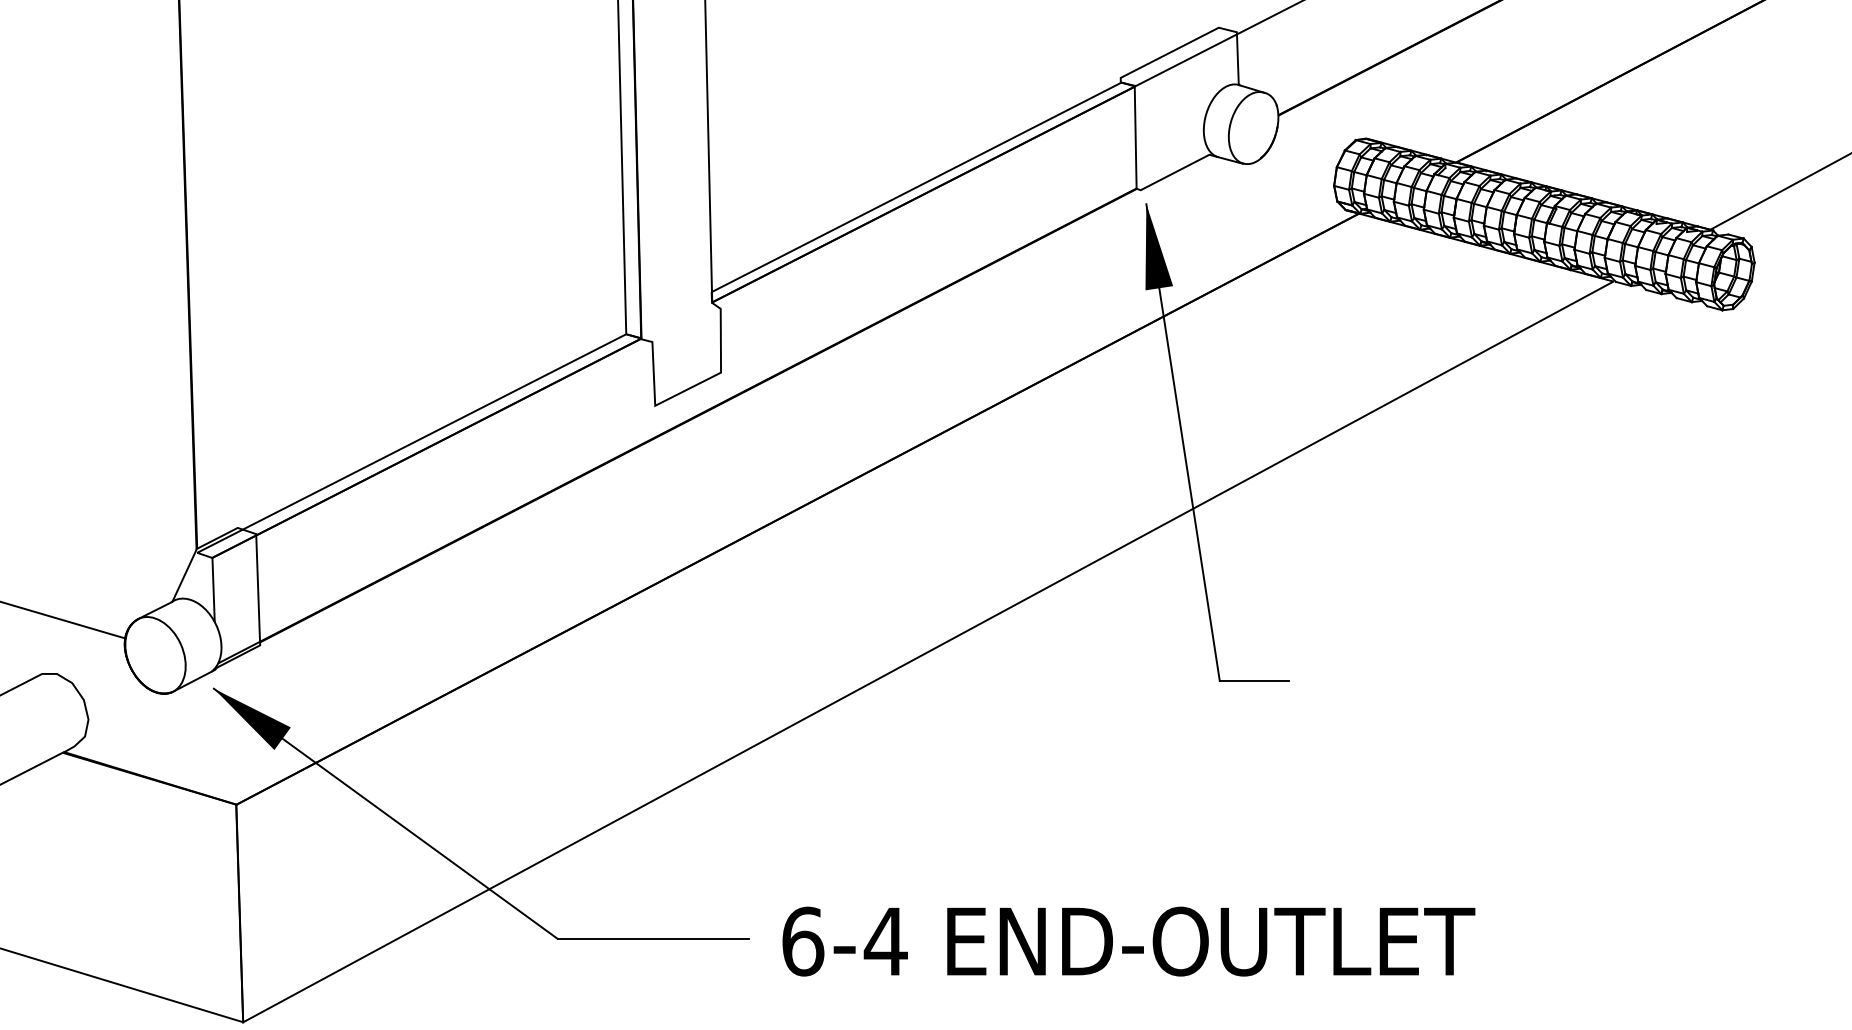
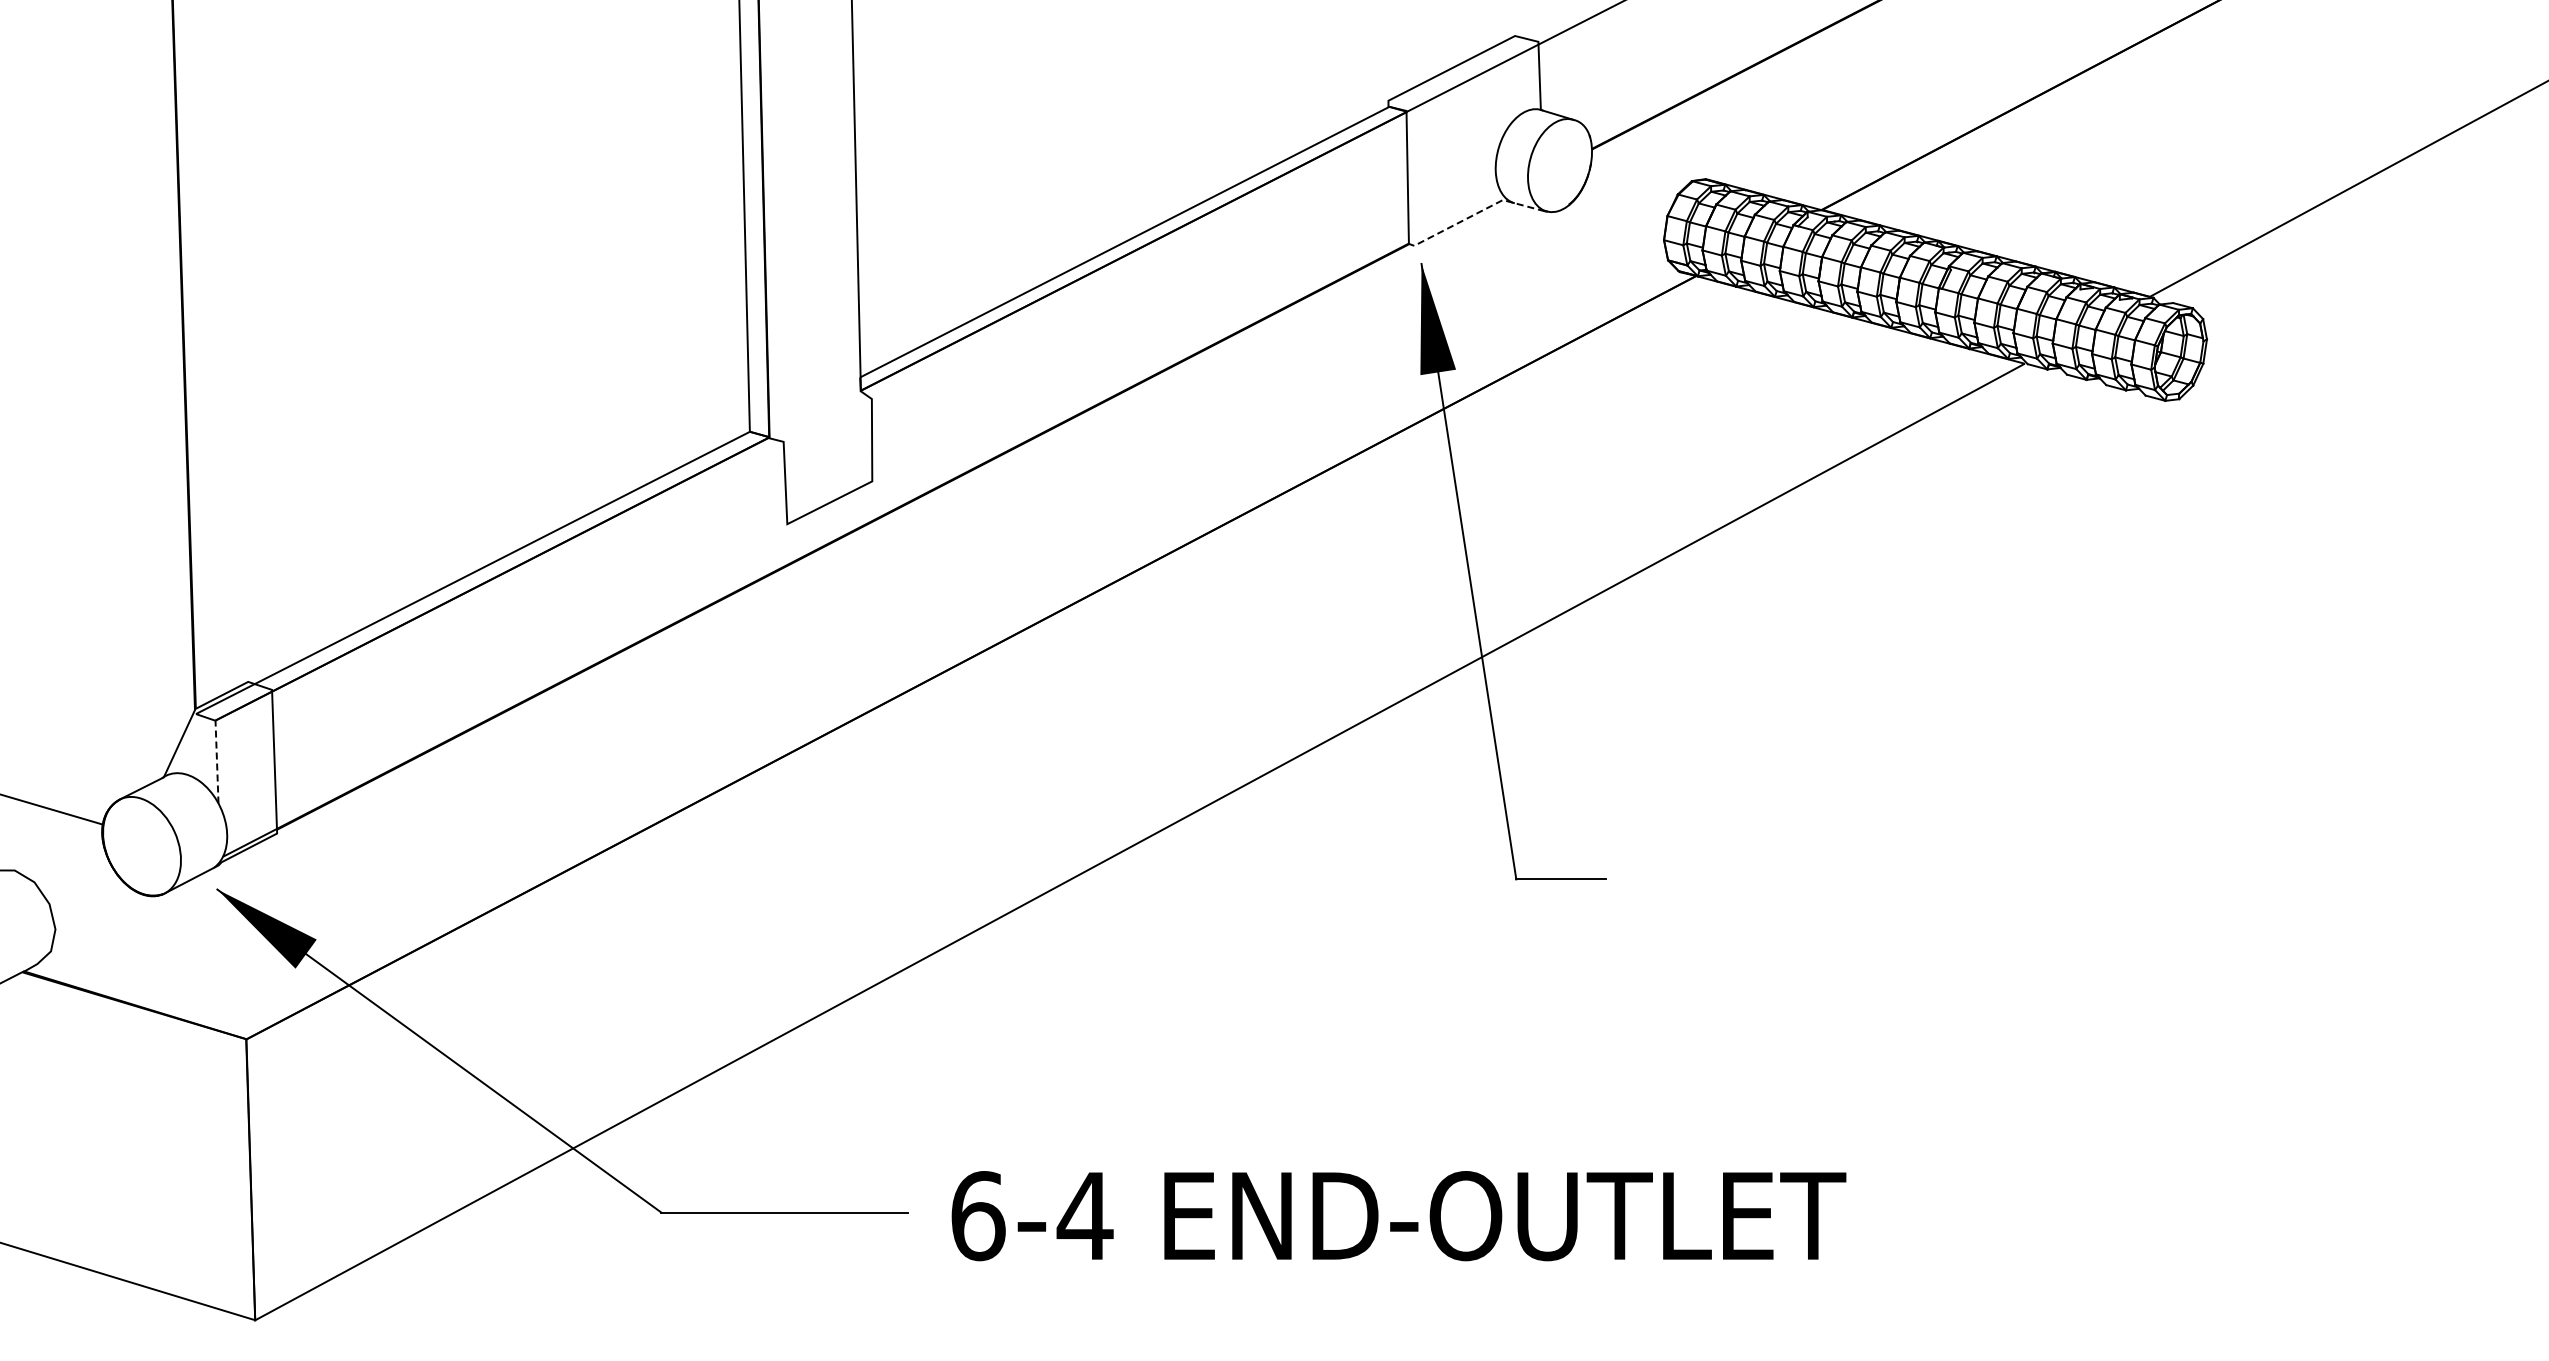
line: (1188, 165) -> (1475, 214), solid -> dashed
line: (213, 589) -> (217, 761), solid -> dashed

